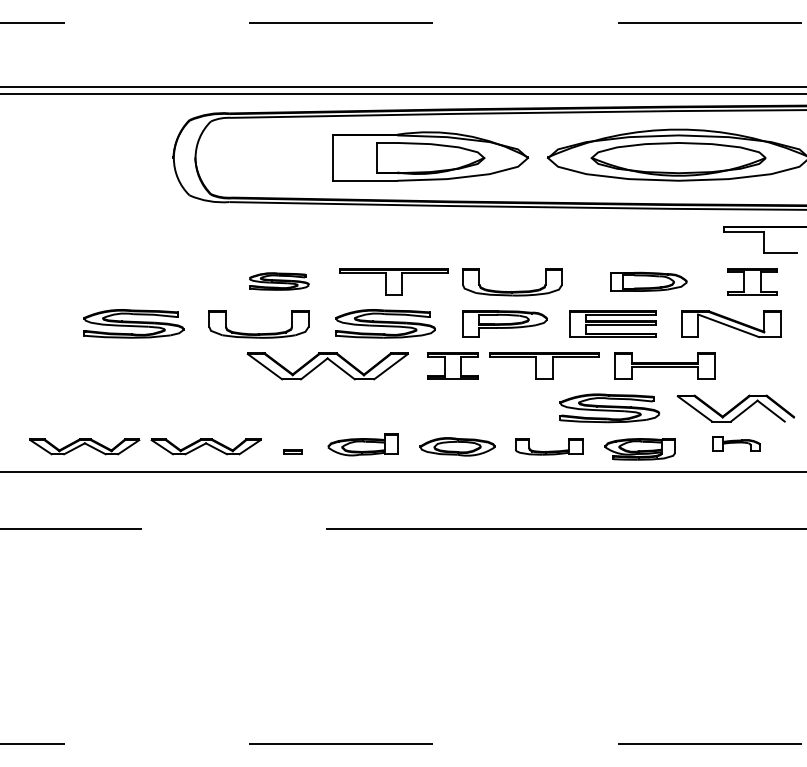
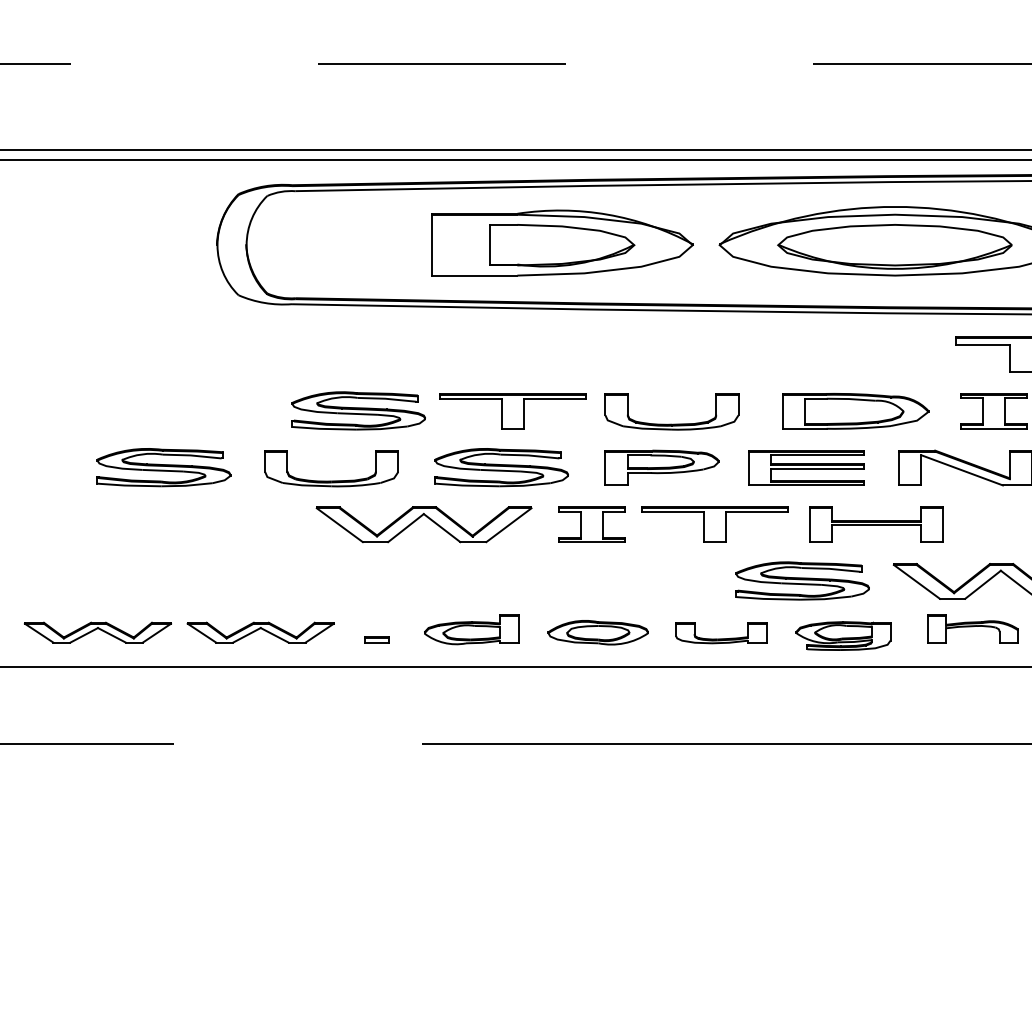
part: (279, 281) -> (359, 410), size x1.67
part: (648, 281) -> (854, 410), size x1.43
part: (736, 443) -> (972, 628), size x1.43

